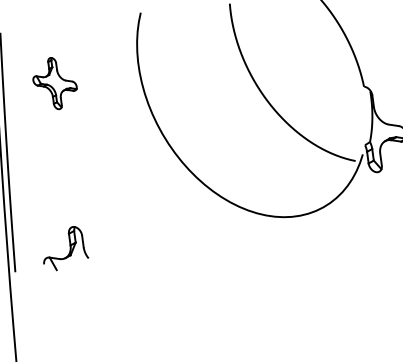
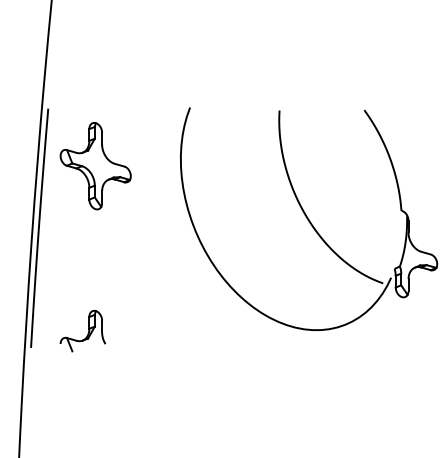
part: (54, 83) -> (95, 166), size x1.67

